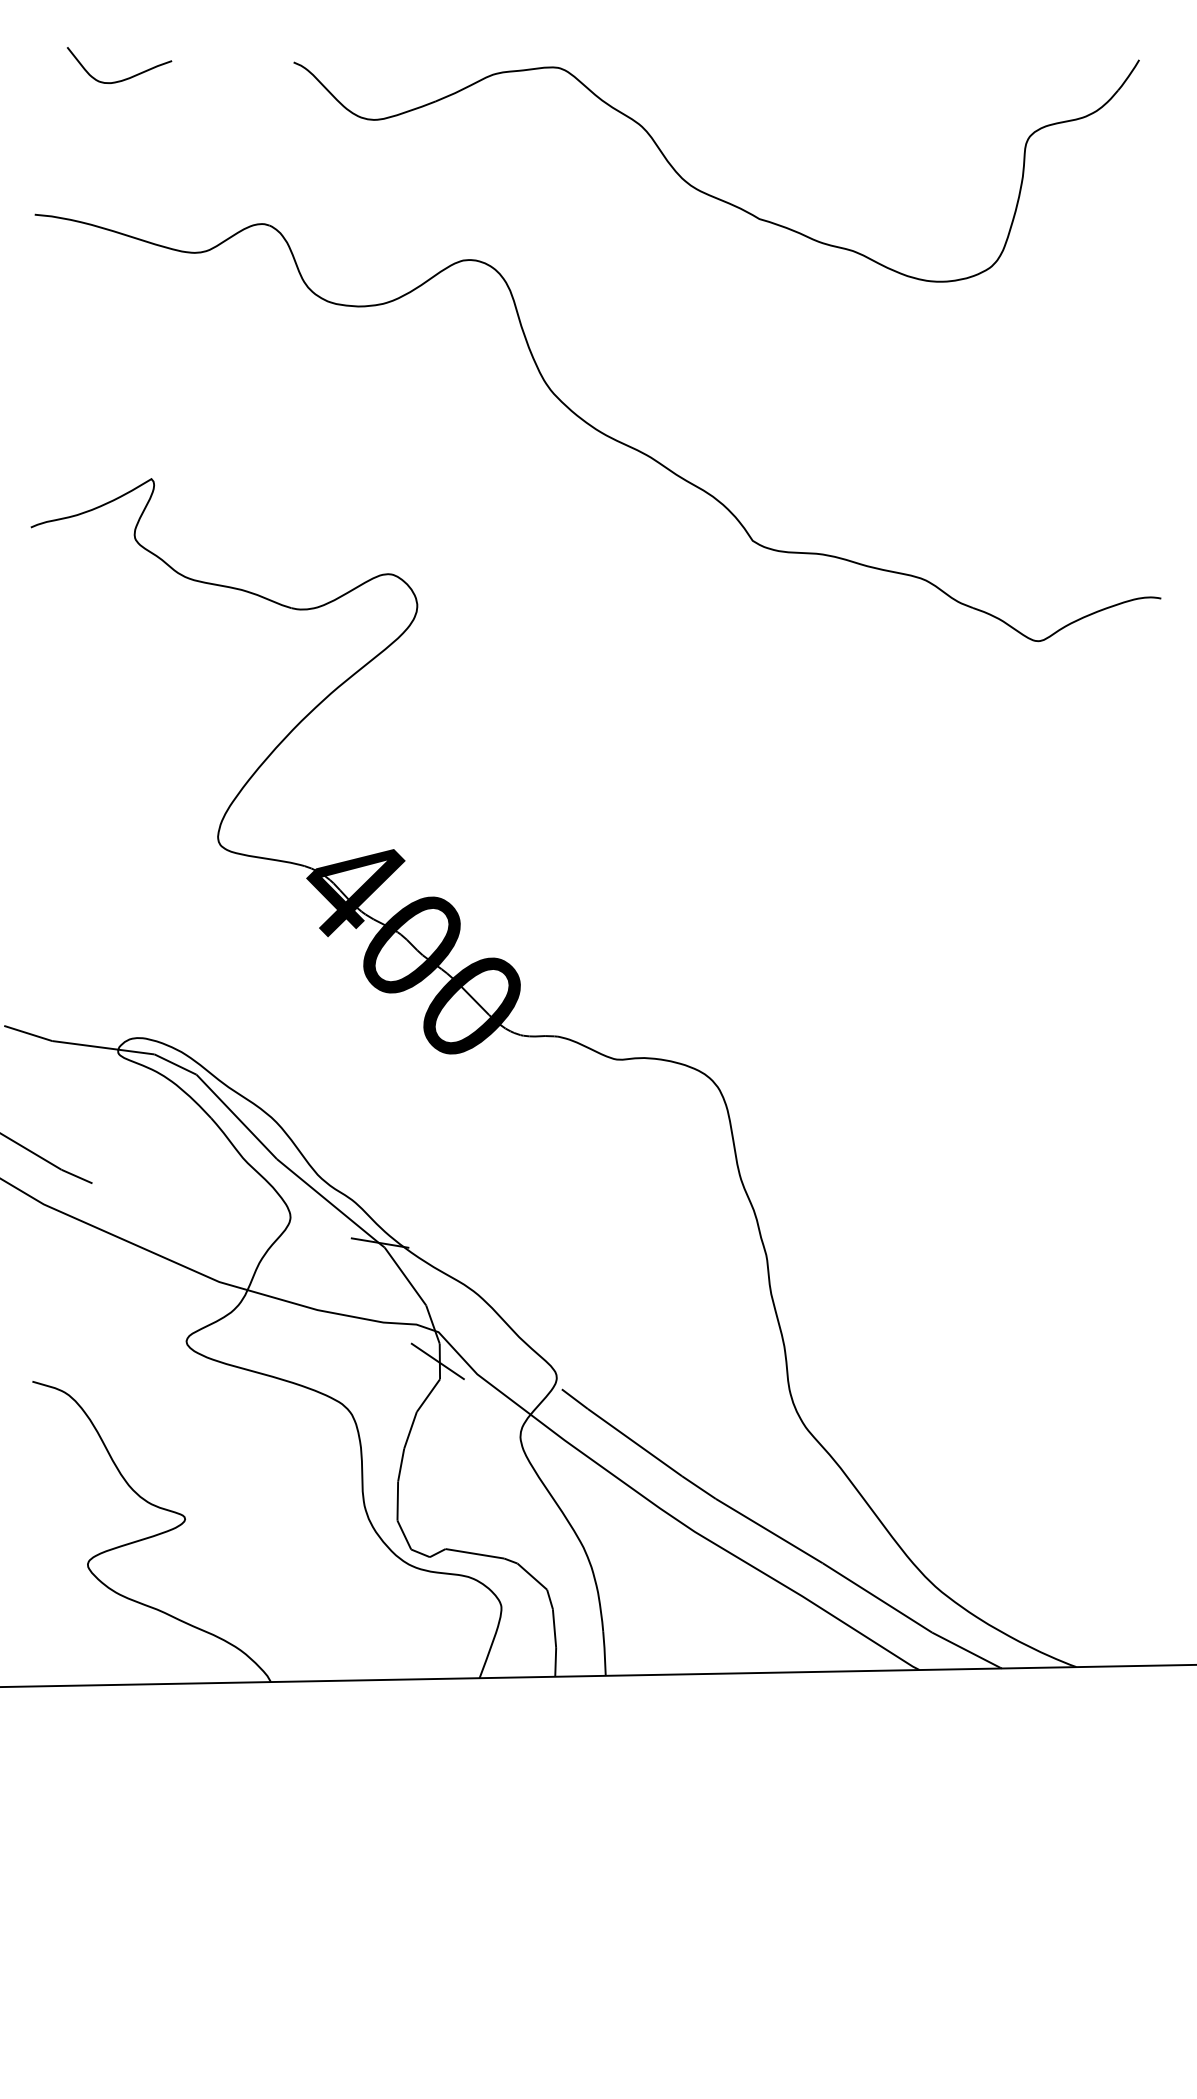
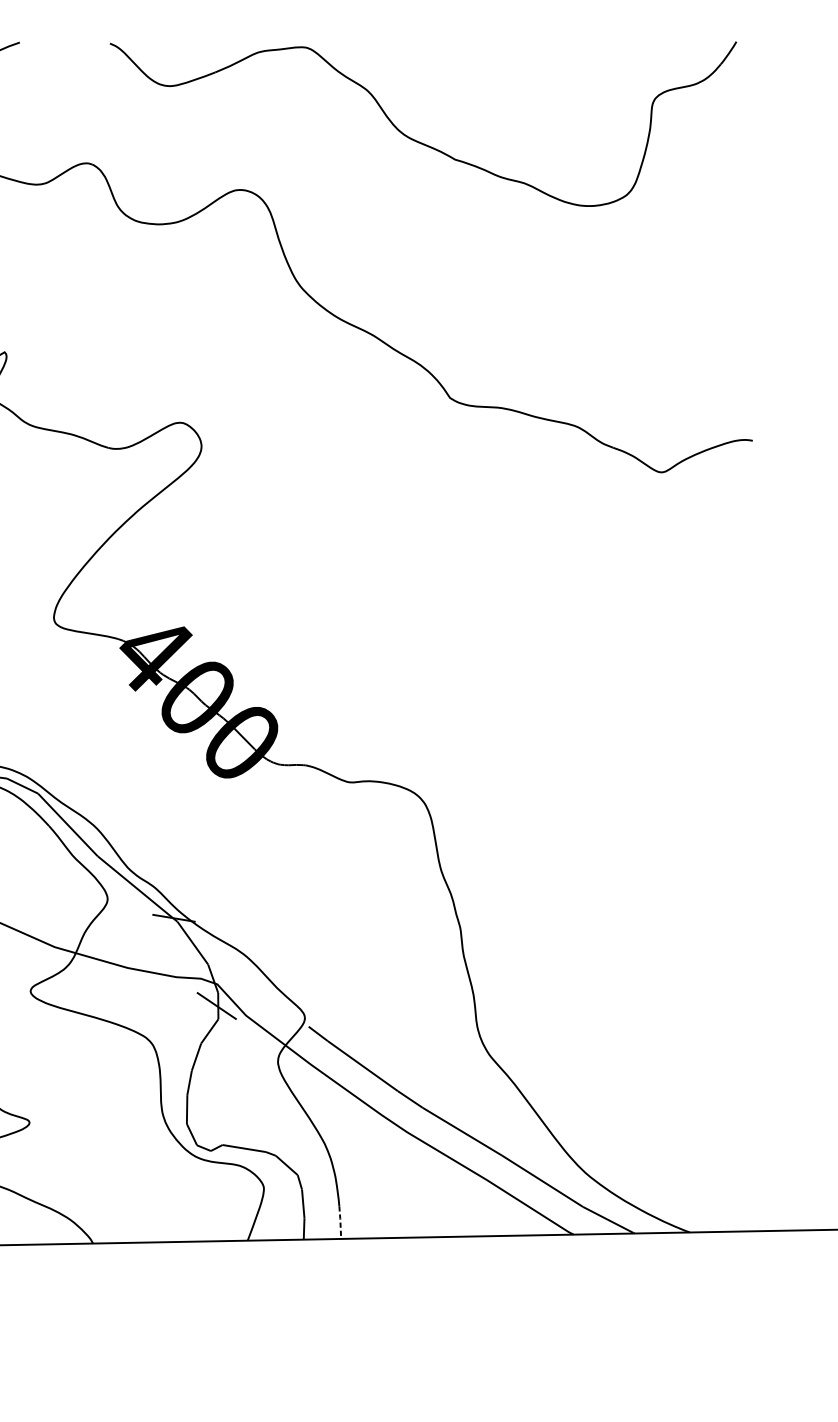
line: (604, 1652) -> (340, 1221), solid -> dashed

